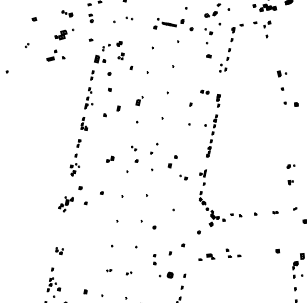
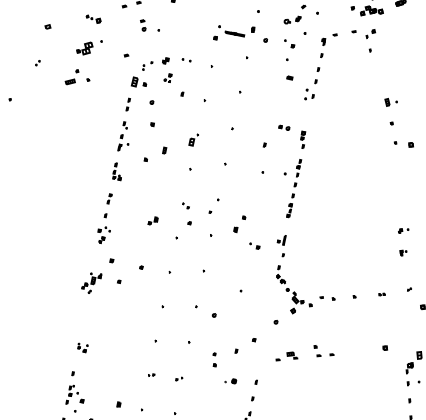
part: (90, 18) -> (142, 25), moved
part: (129, 18) -> (186, 60), moved
part: (166, 274) -> (231, 380), size x0.6

